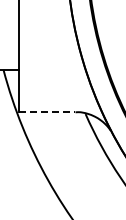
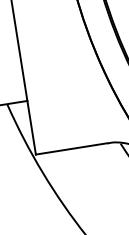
line: (47, 112) -> (71, 149), dashed -> solid

